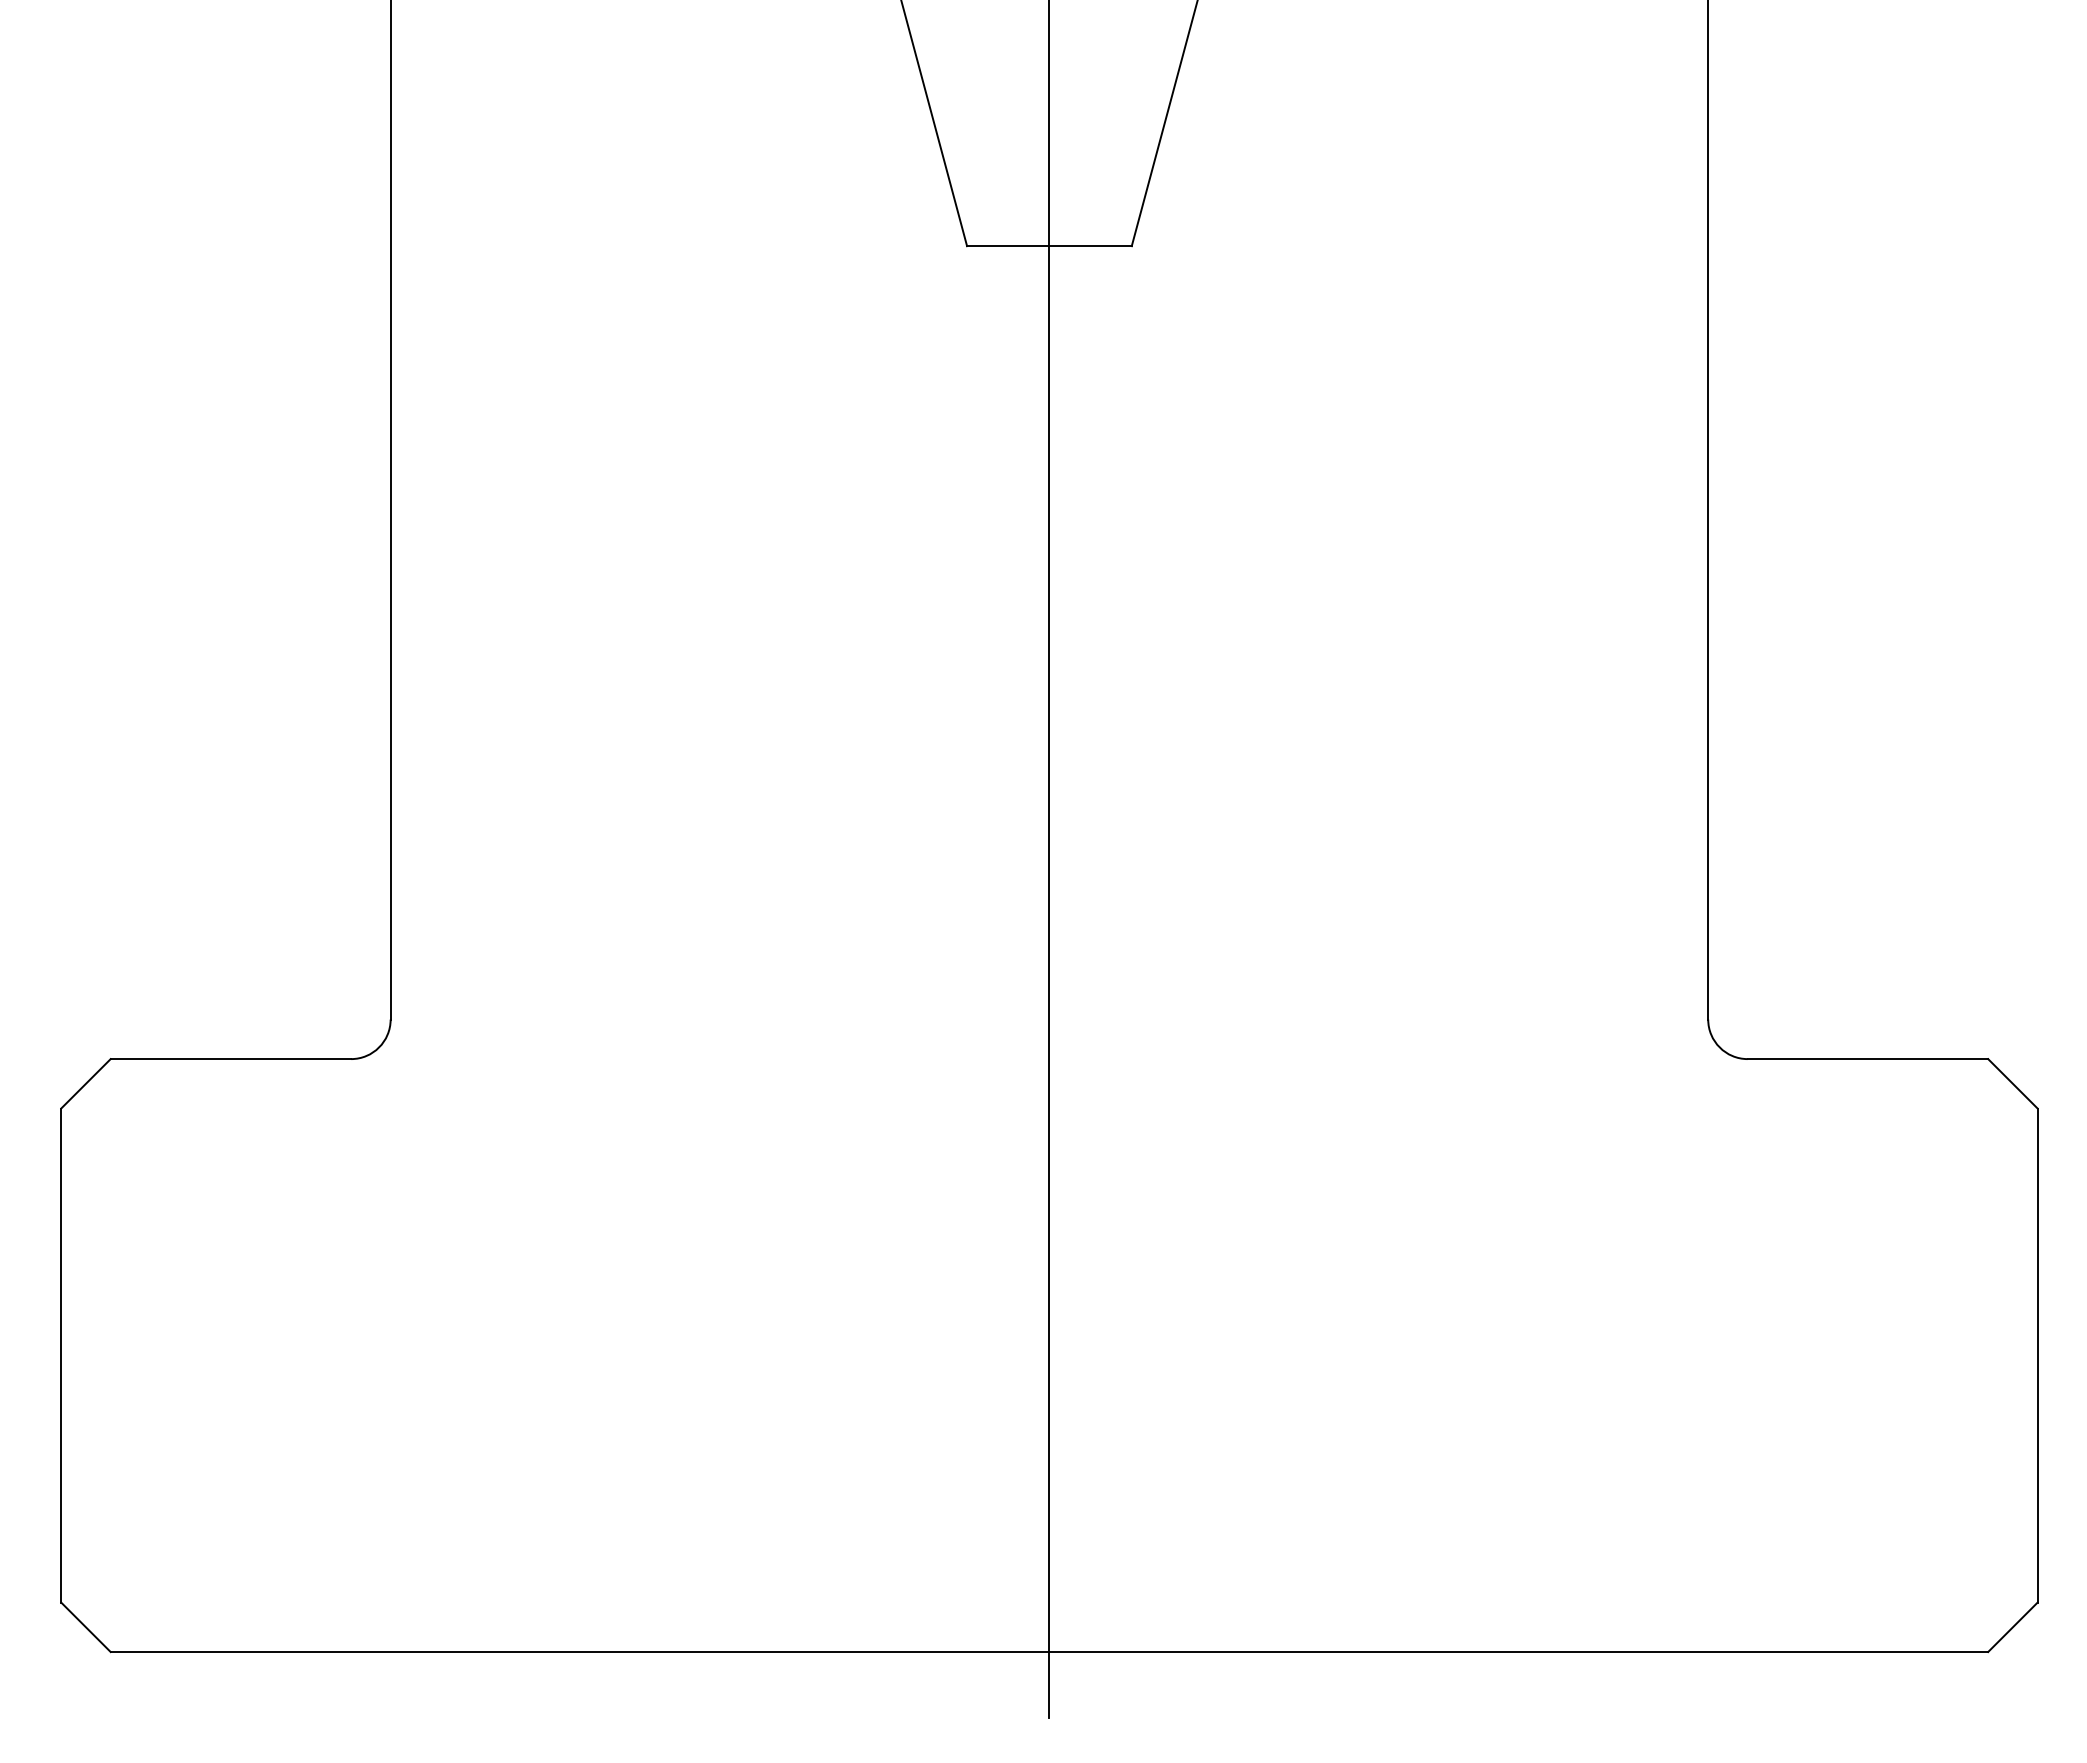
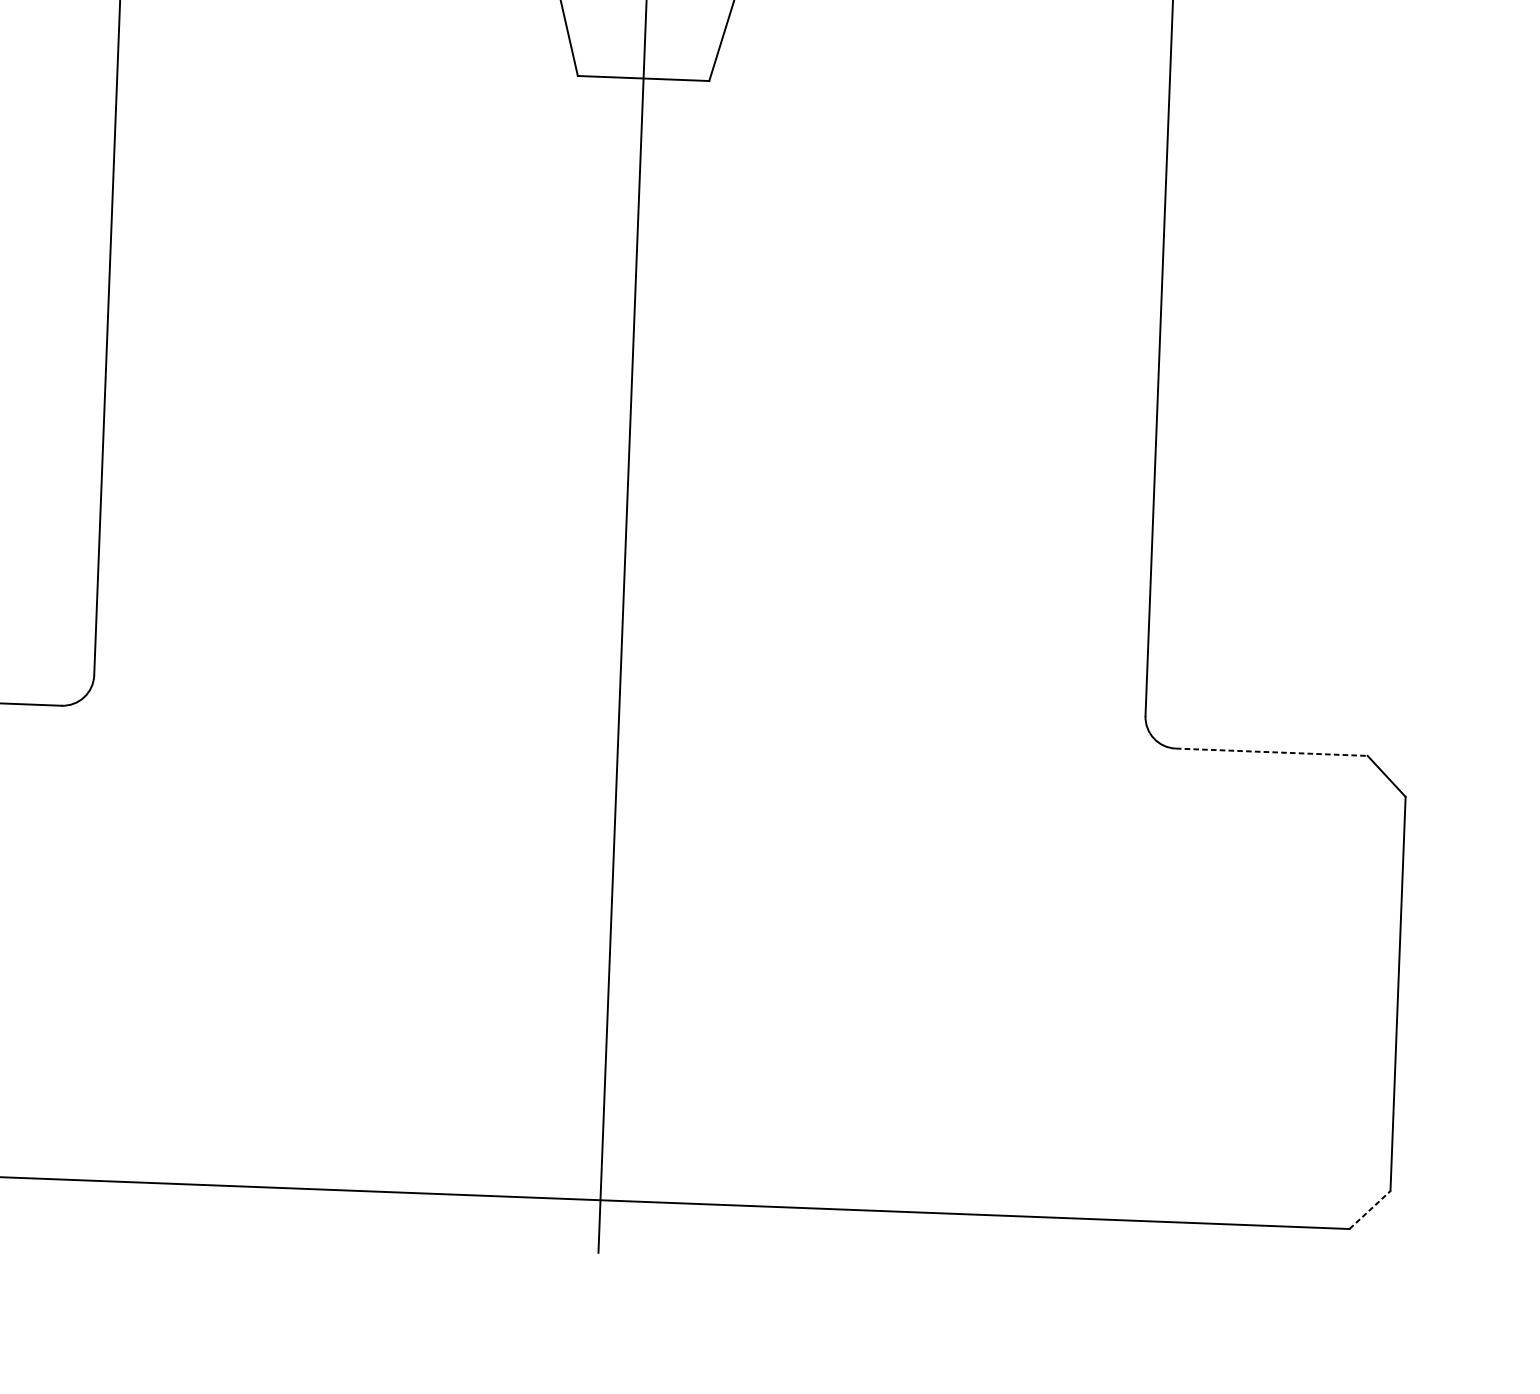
line: (1868, 1059) -> (1272, 752), solid -> dashed
line: (2012, 1627) -> (1369, 1210), solid -> dashed

